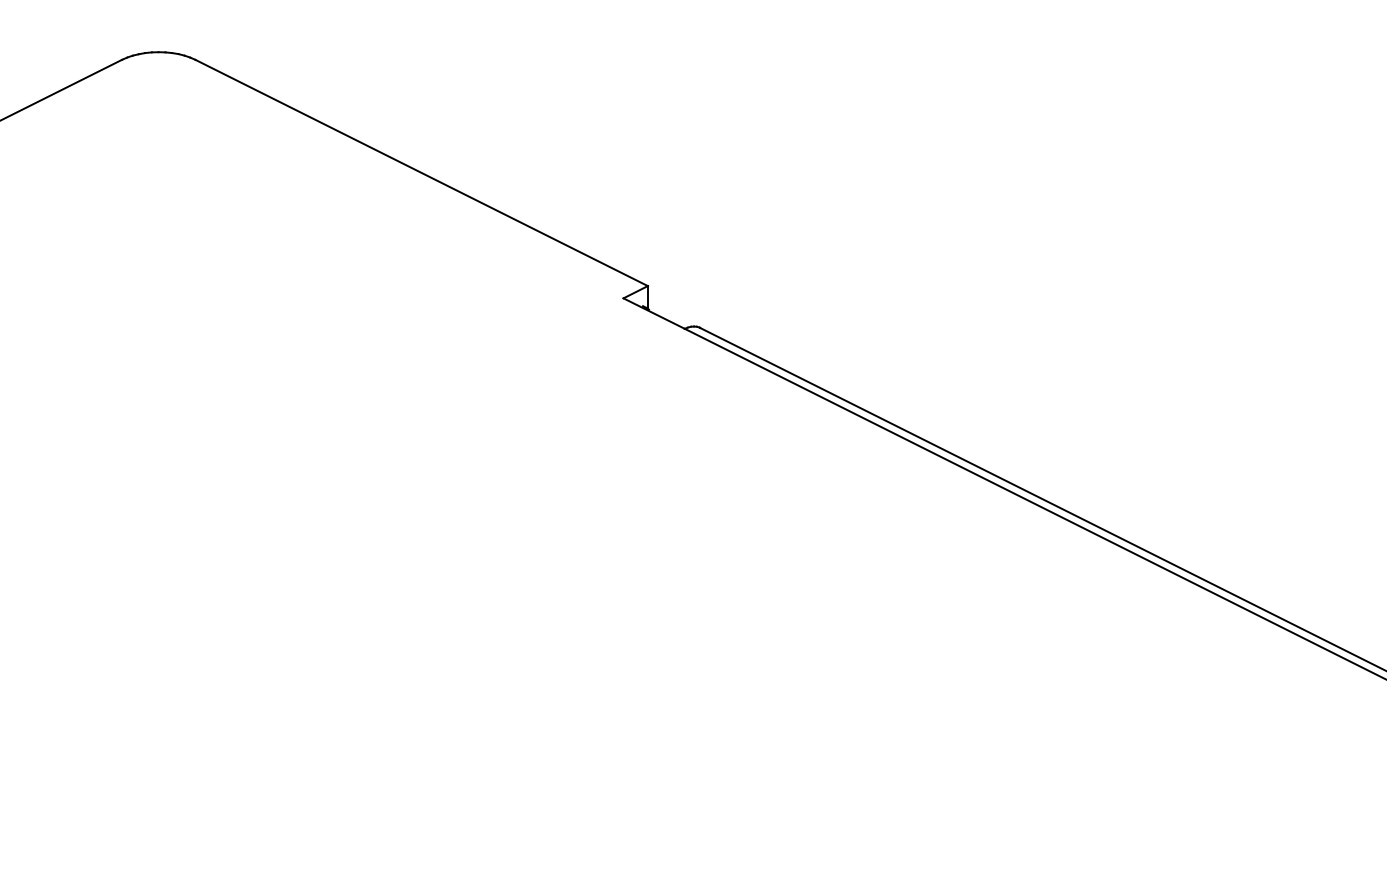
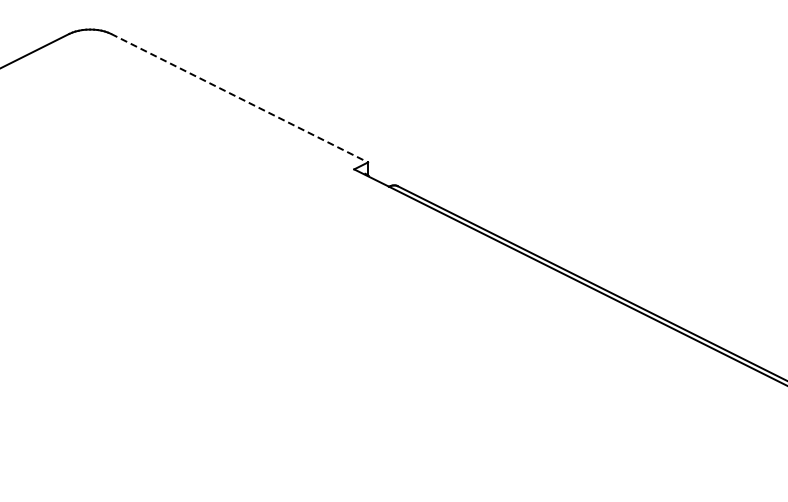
line: (421, 173) -> (239, 98), solid -> dashed

